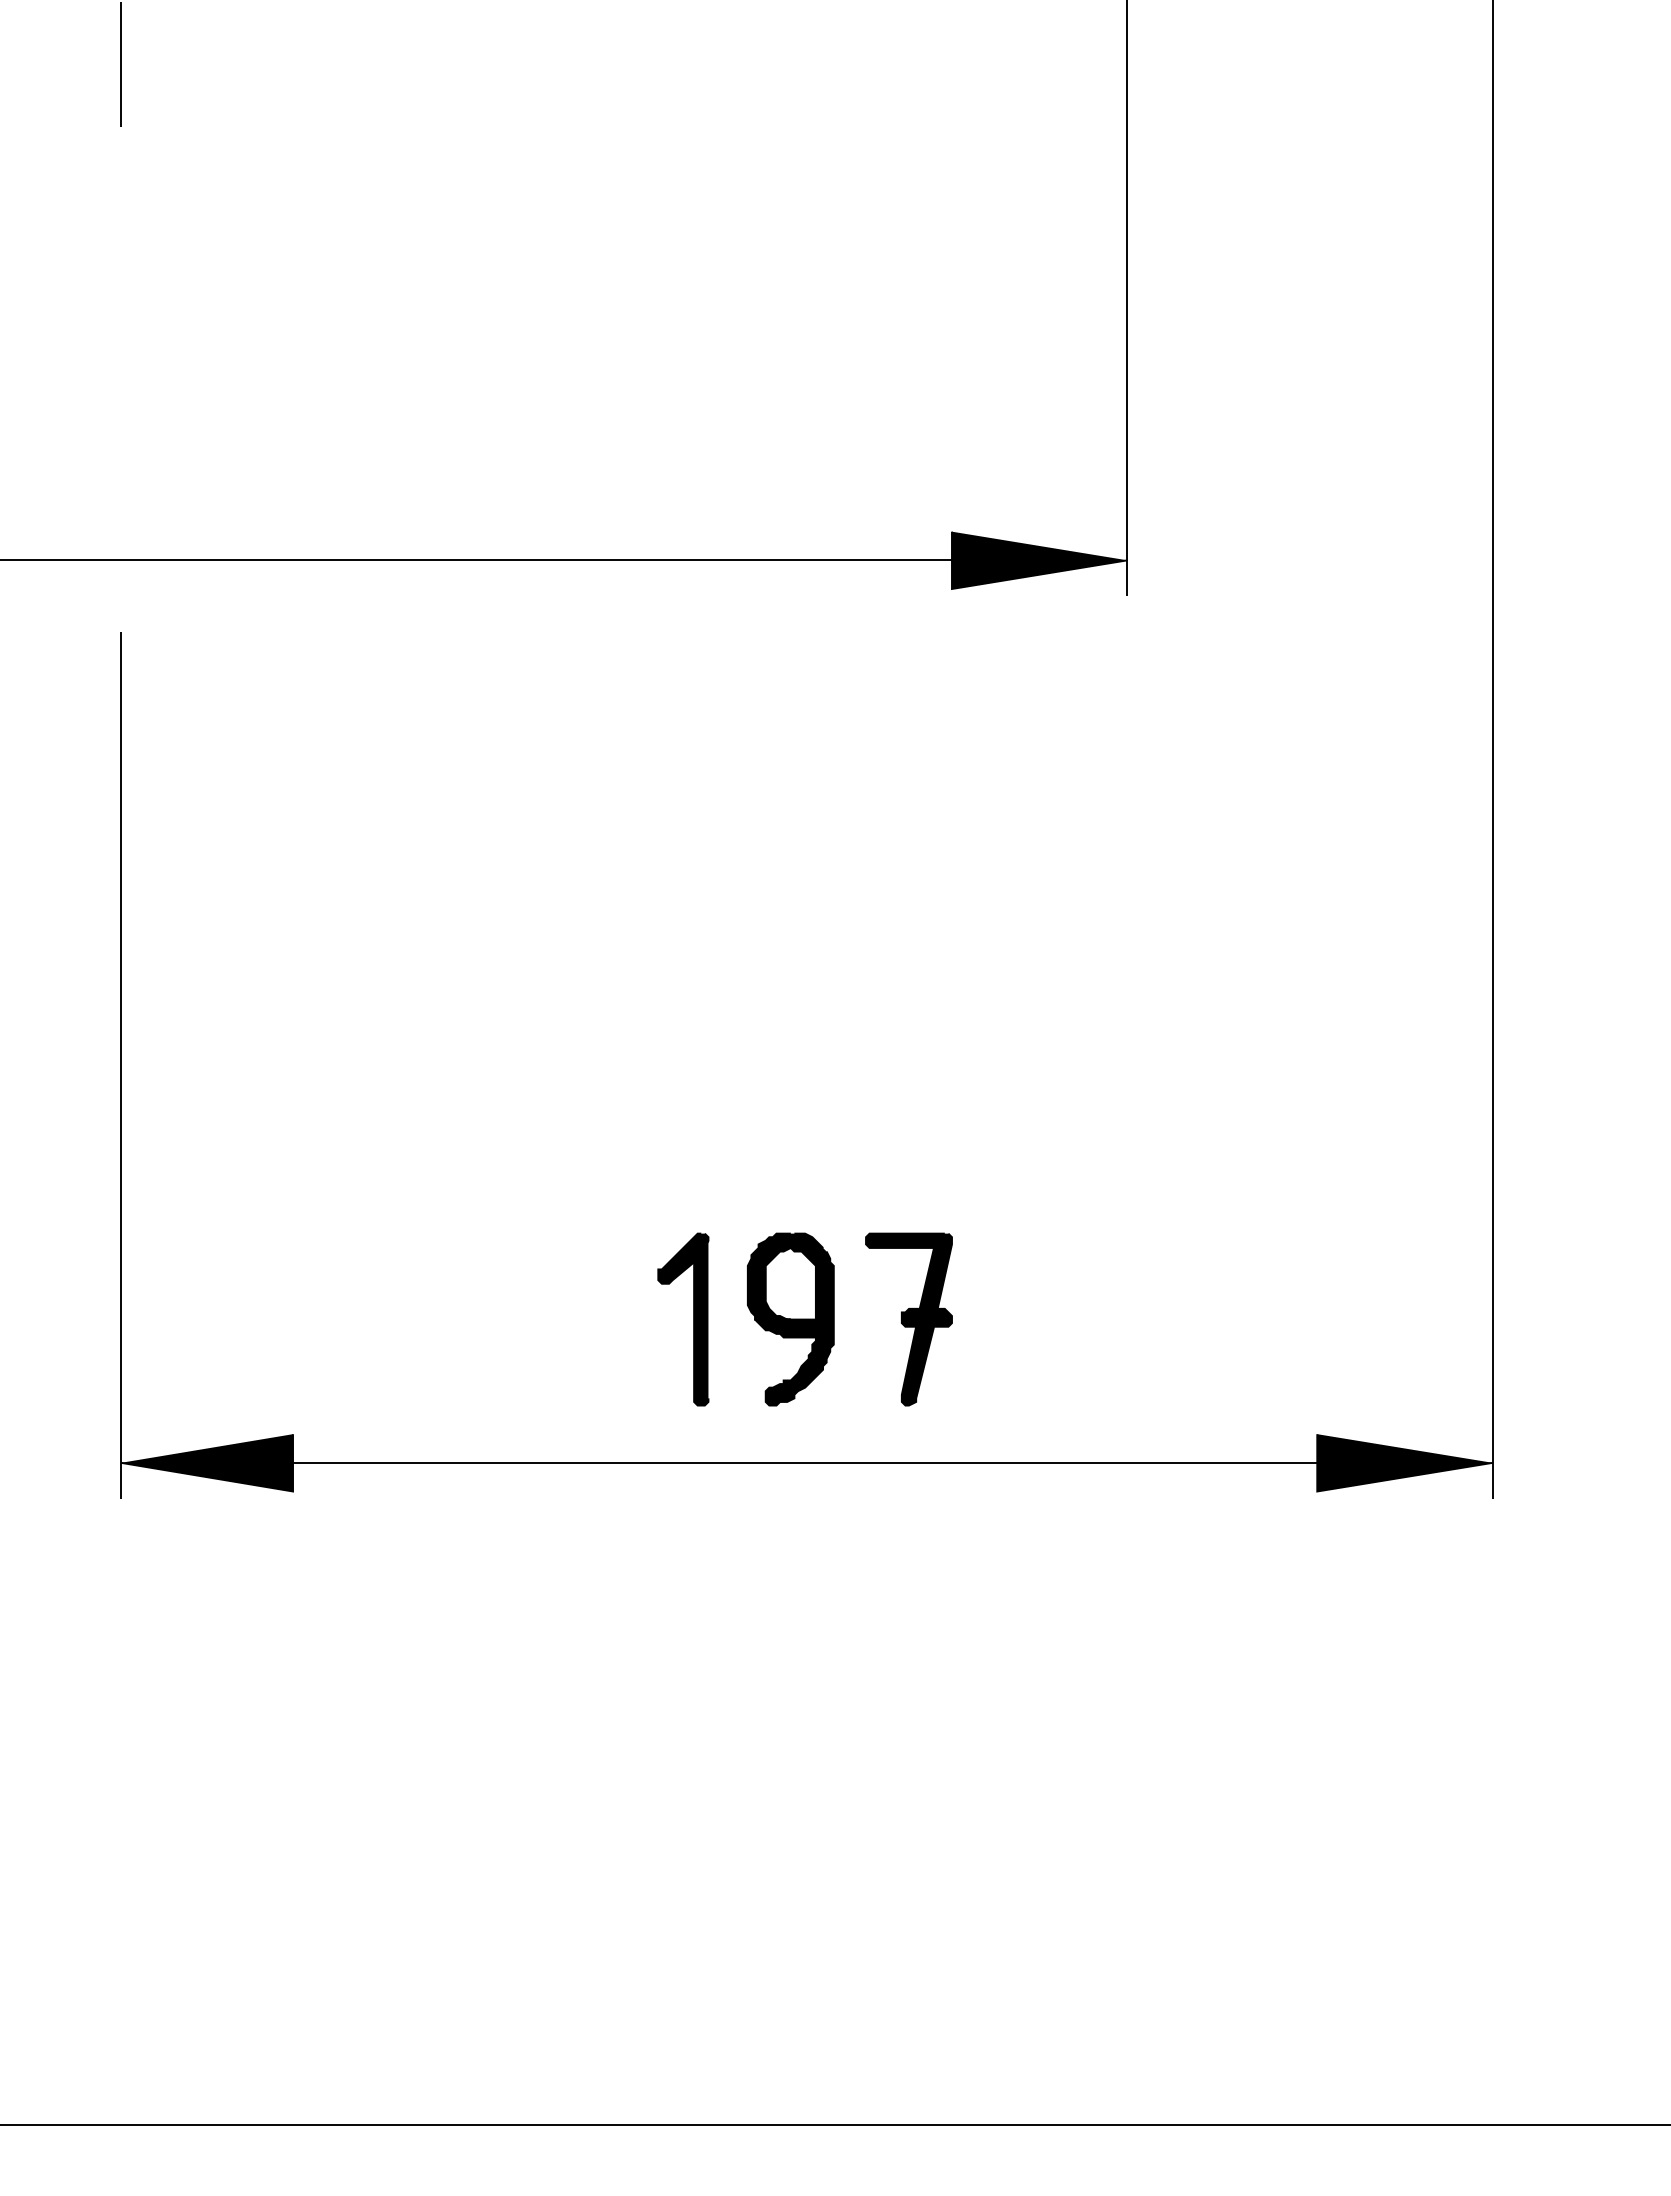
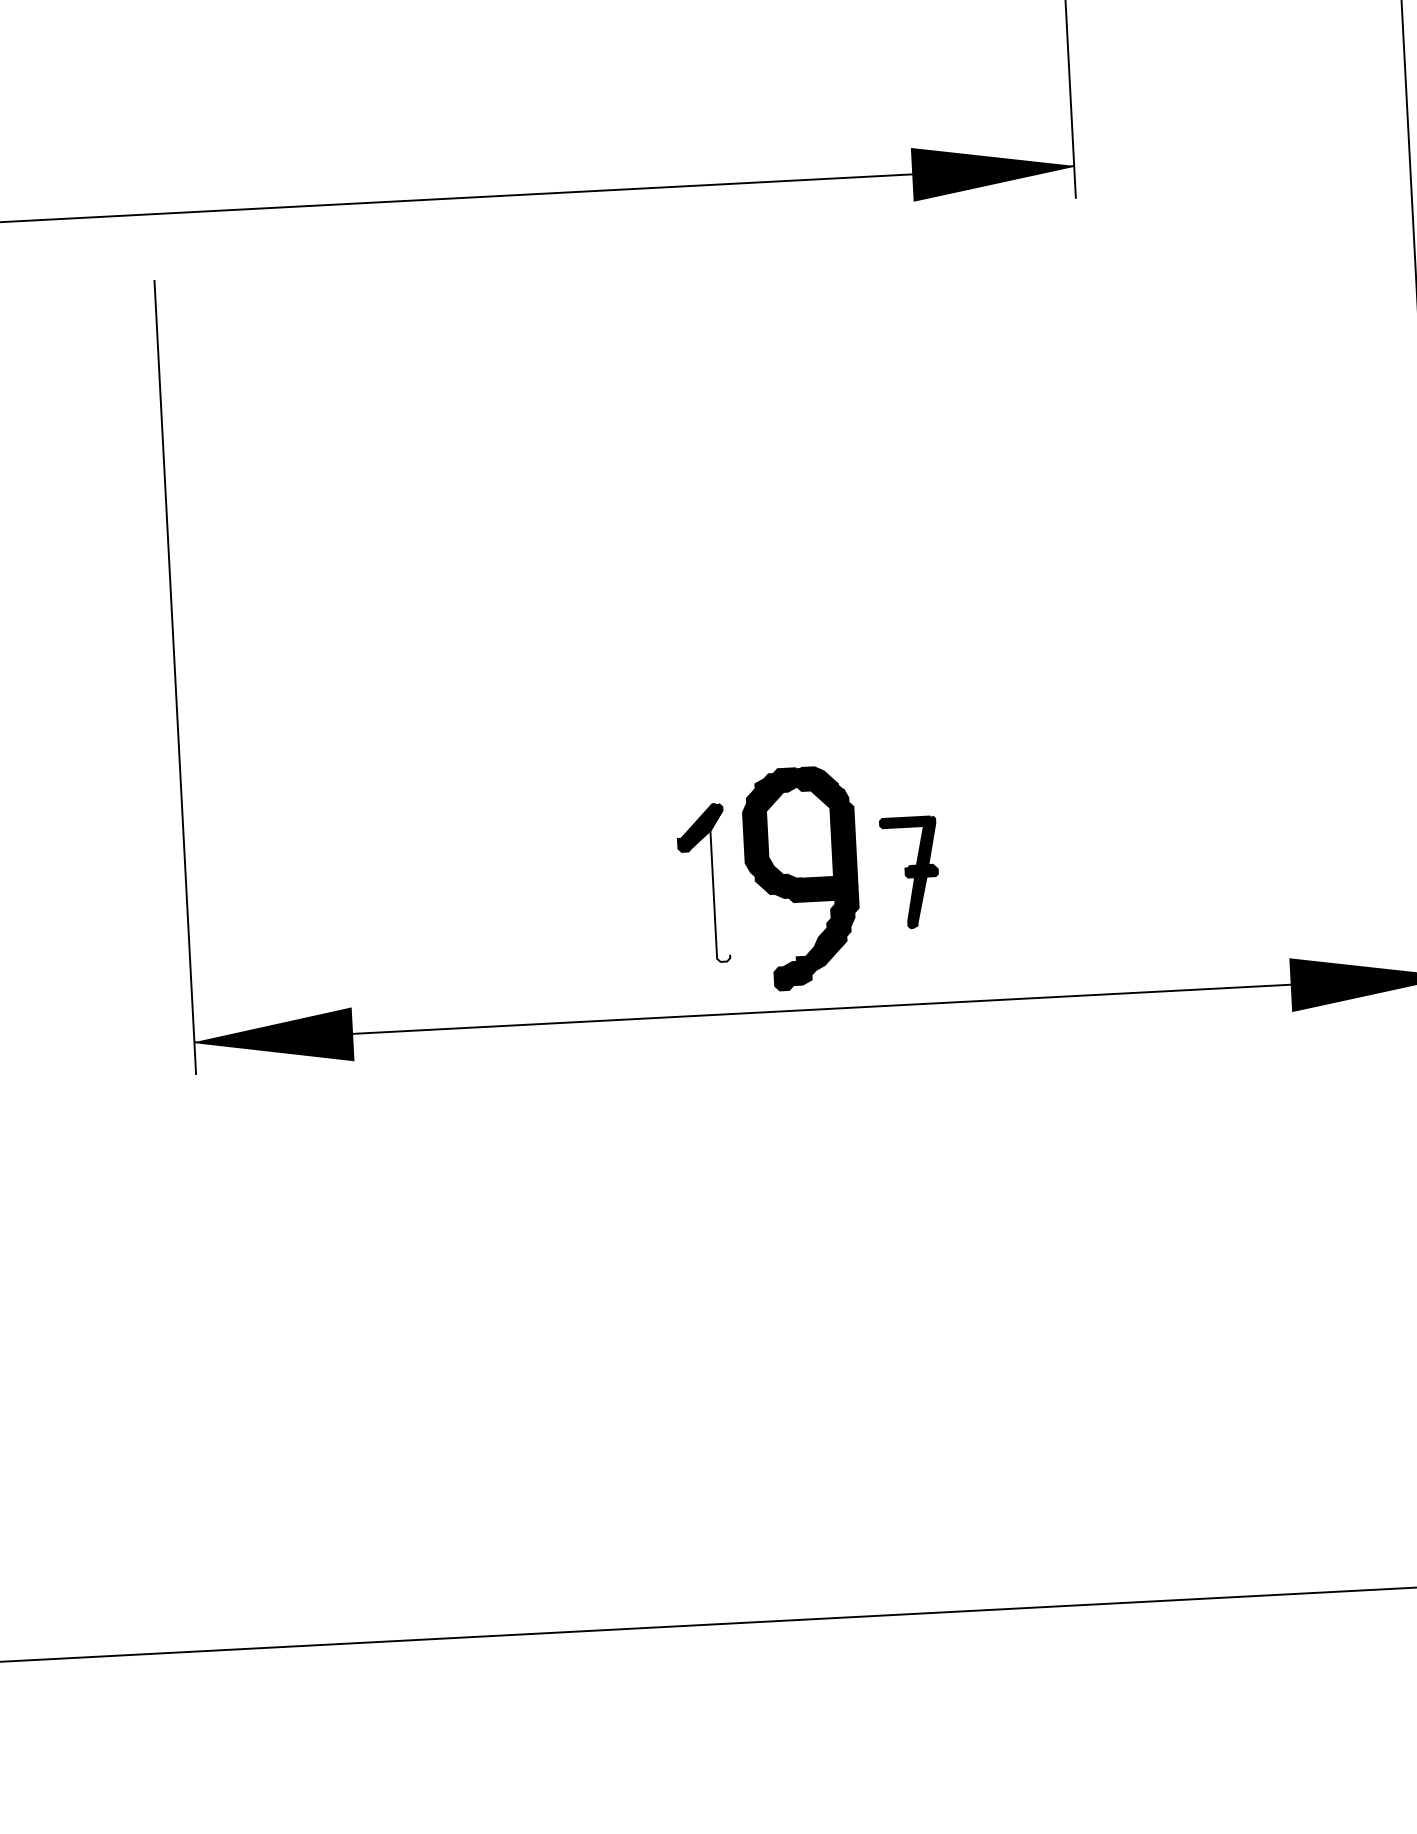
part: (790, 1319) -> (801, 878), size x1.4
part: (908, 1319) -> (909, 872), size x0.7
fill: (701, 1322) -> (720, 885), removed

